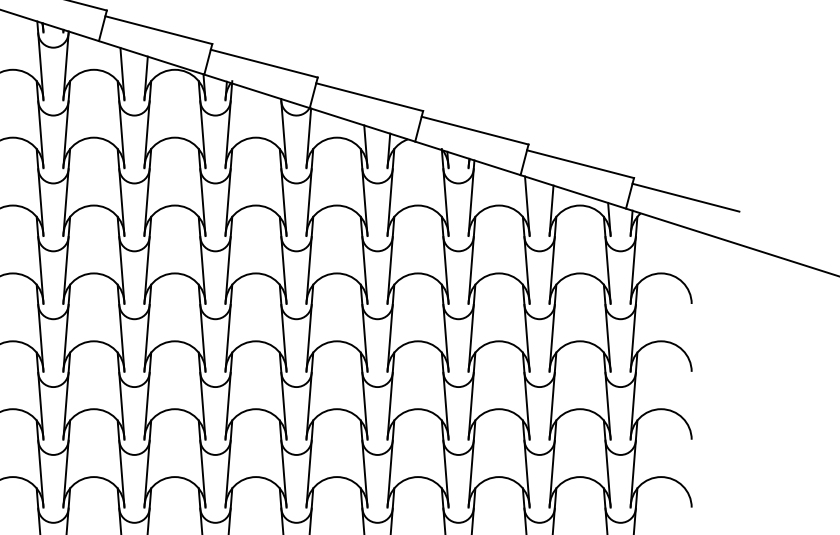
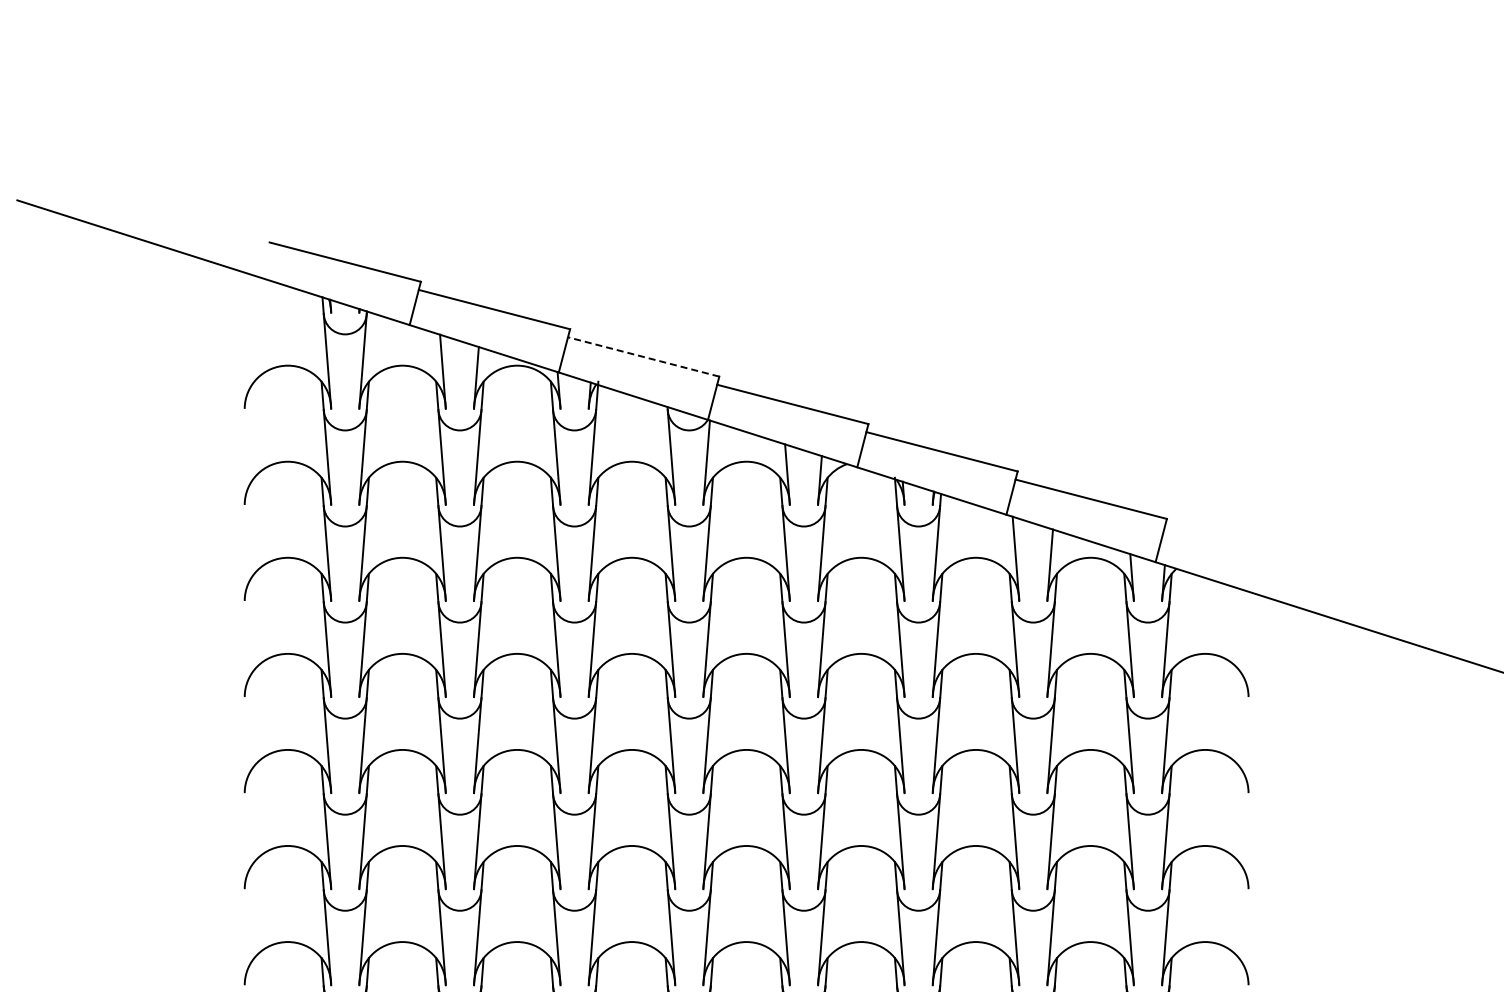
line: (264, 63) -> (643, 356), solid -> dashed
line: (686, 197) -> (1240, 546), removed

